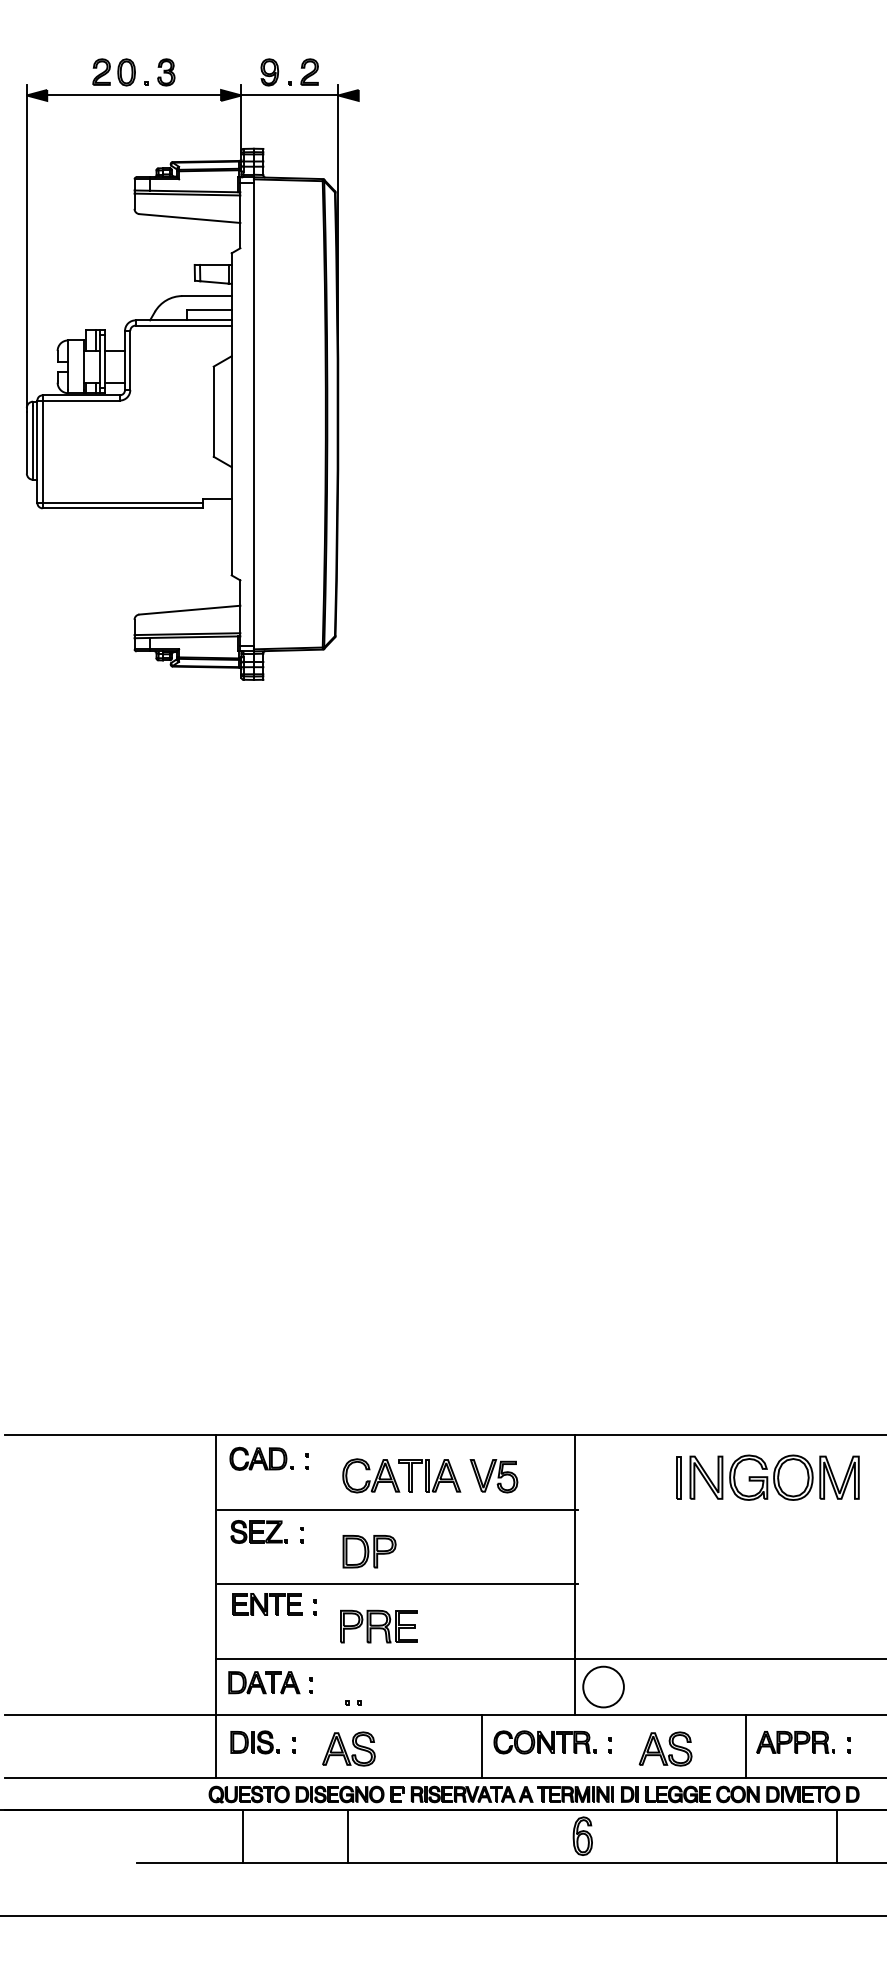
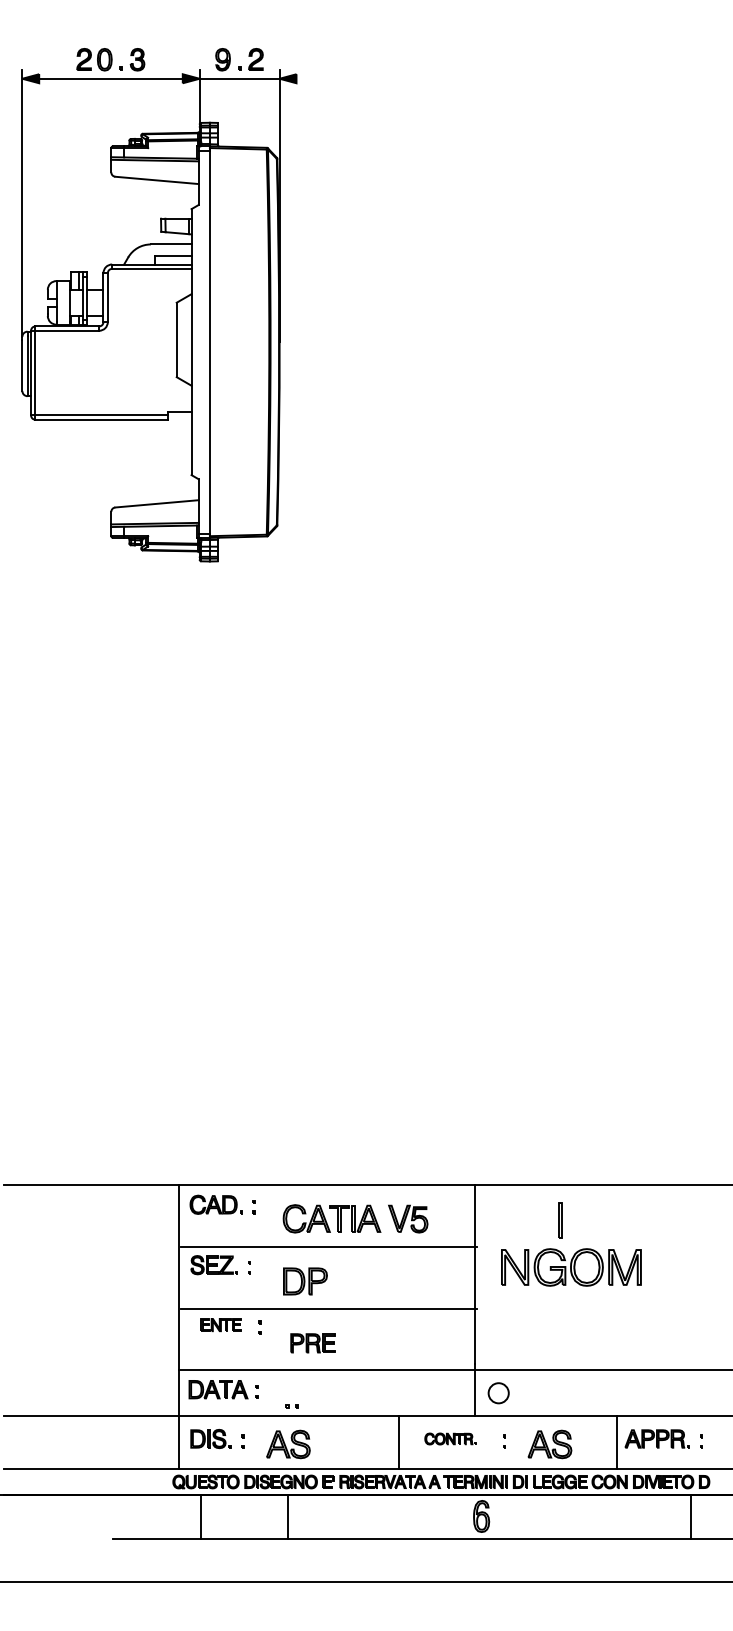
part: (774, 1477) -> (571, 1267), moved
part: (267, 1604) -> (221, 1325), size x0.7
part: (378, 1626) -> (312, 1343), size x0.7
circle: (603, 1686) -> (498, 1392), size x0.6
part: (544, 1742) -> (449, 1439), size x0.6

